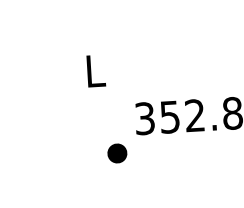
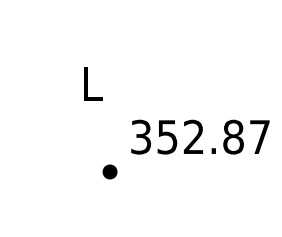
part: (116, 153) -> (109, 171), size x0.71

